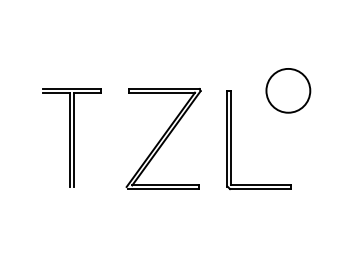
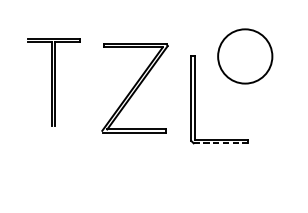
circle: (288, 90) -> (245, 56), size x1.4
part: (71, 137) -> (53, 81), moved
part: (163, 138) -> (134, 88), moved
line: (260, 189) -> (220, 143), solid -> dashed

